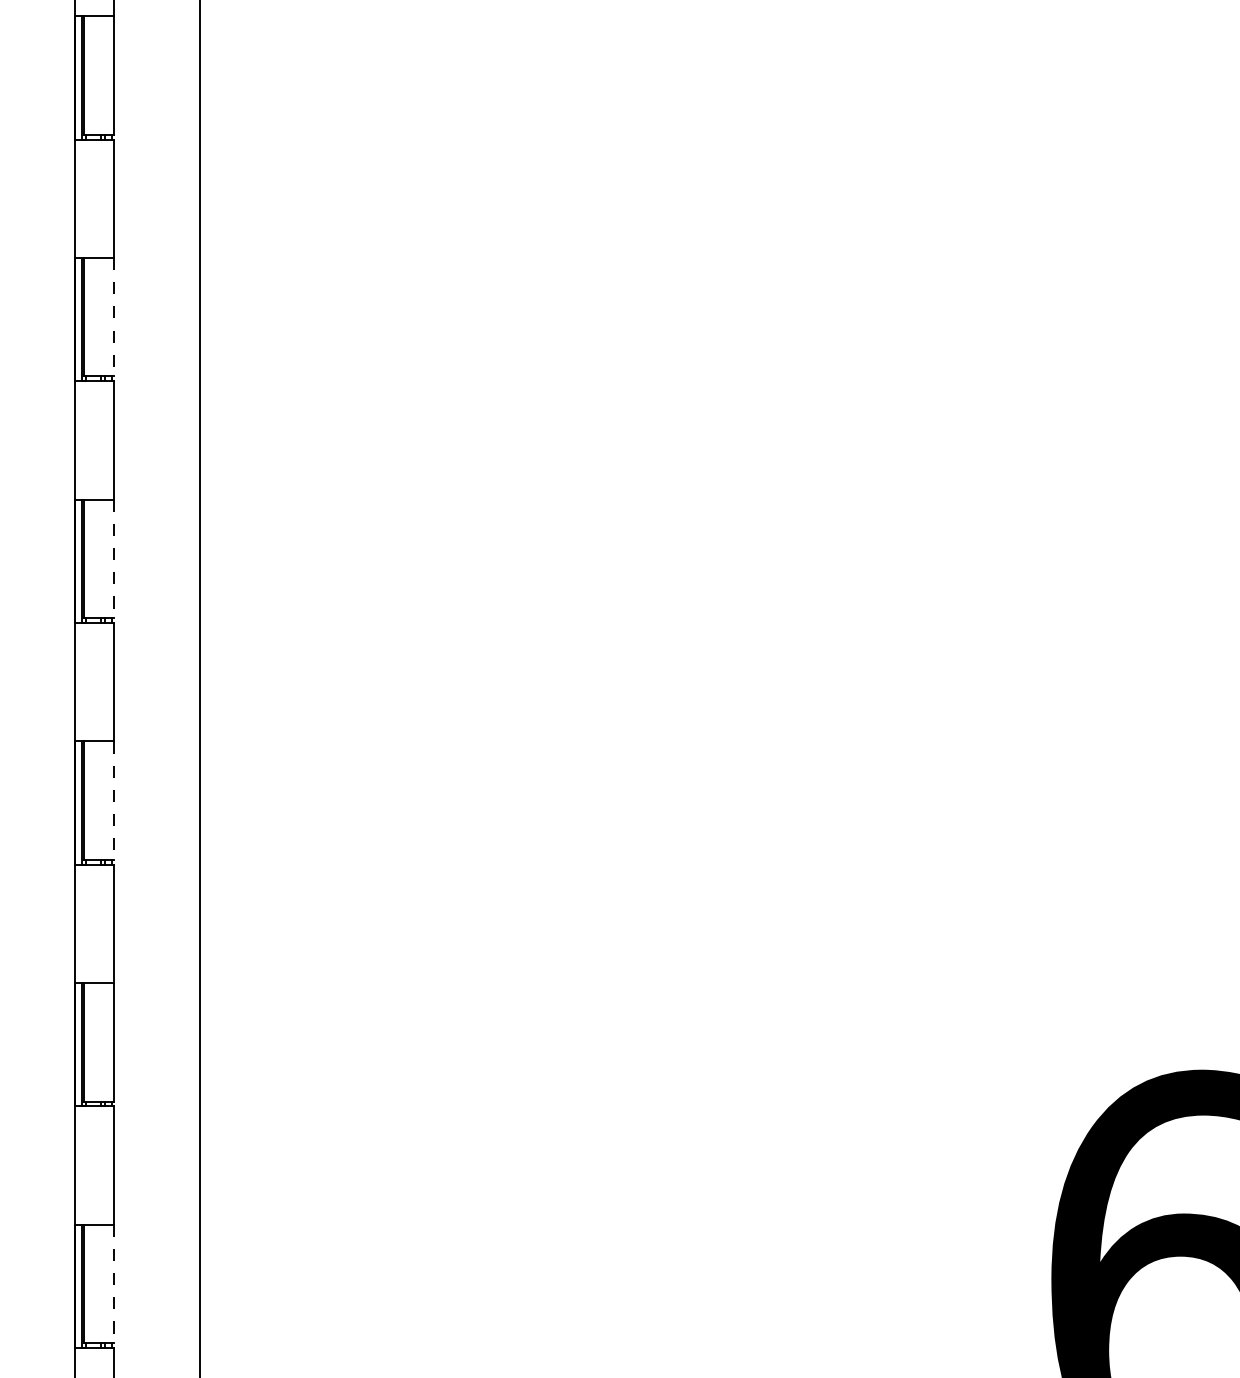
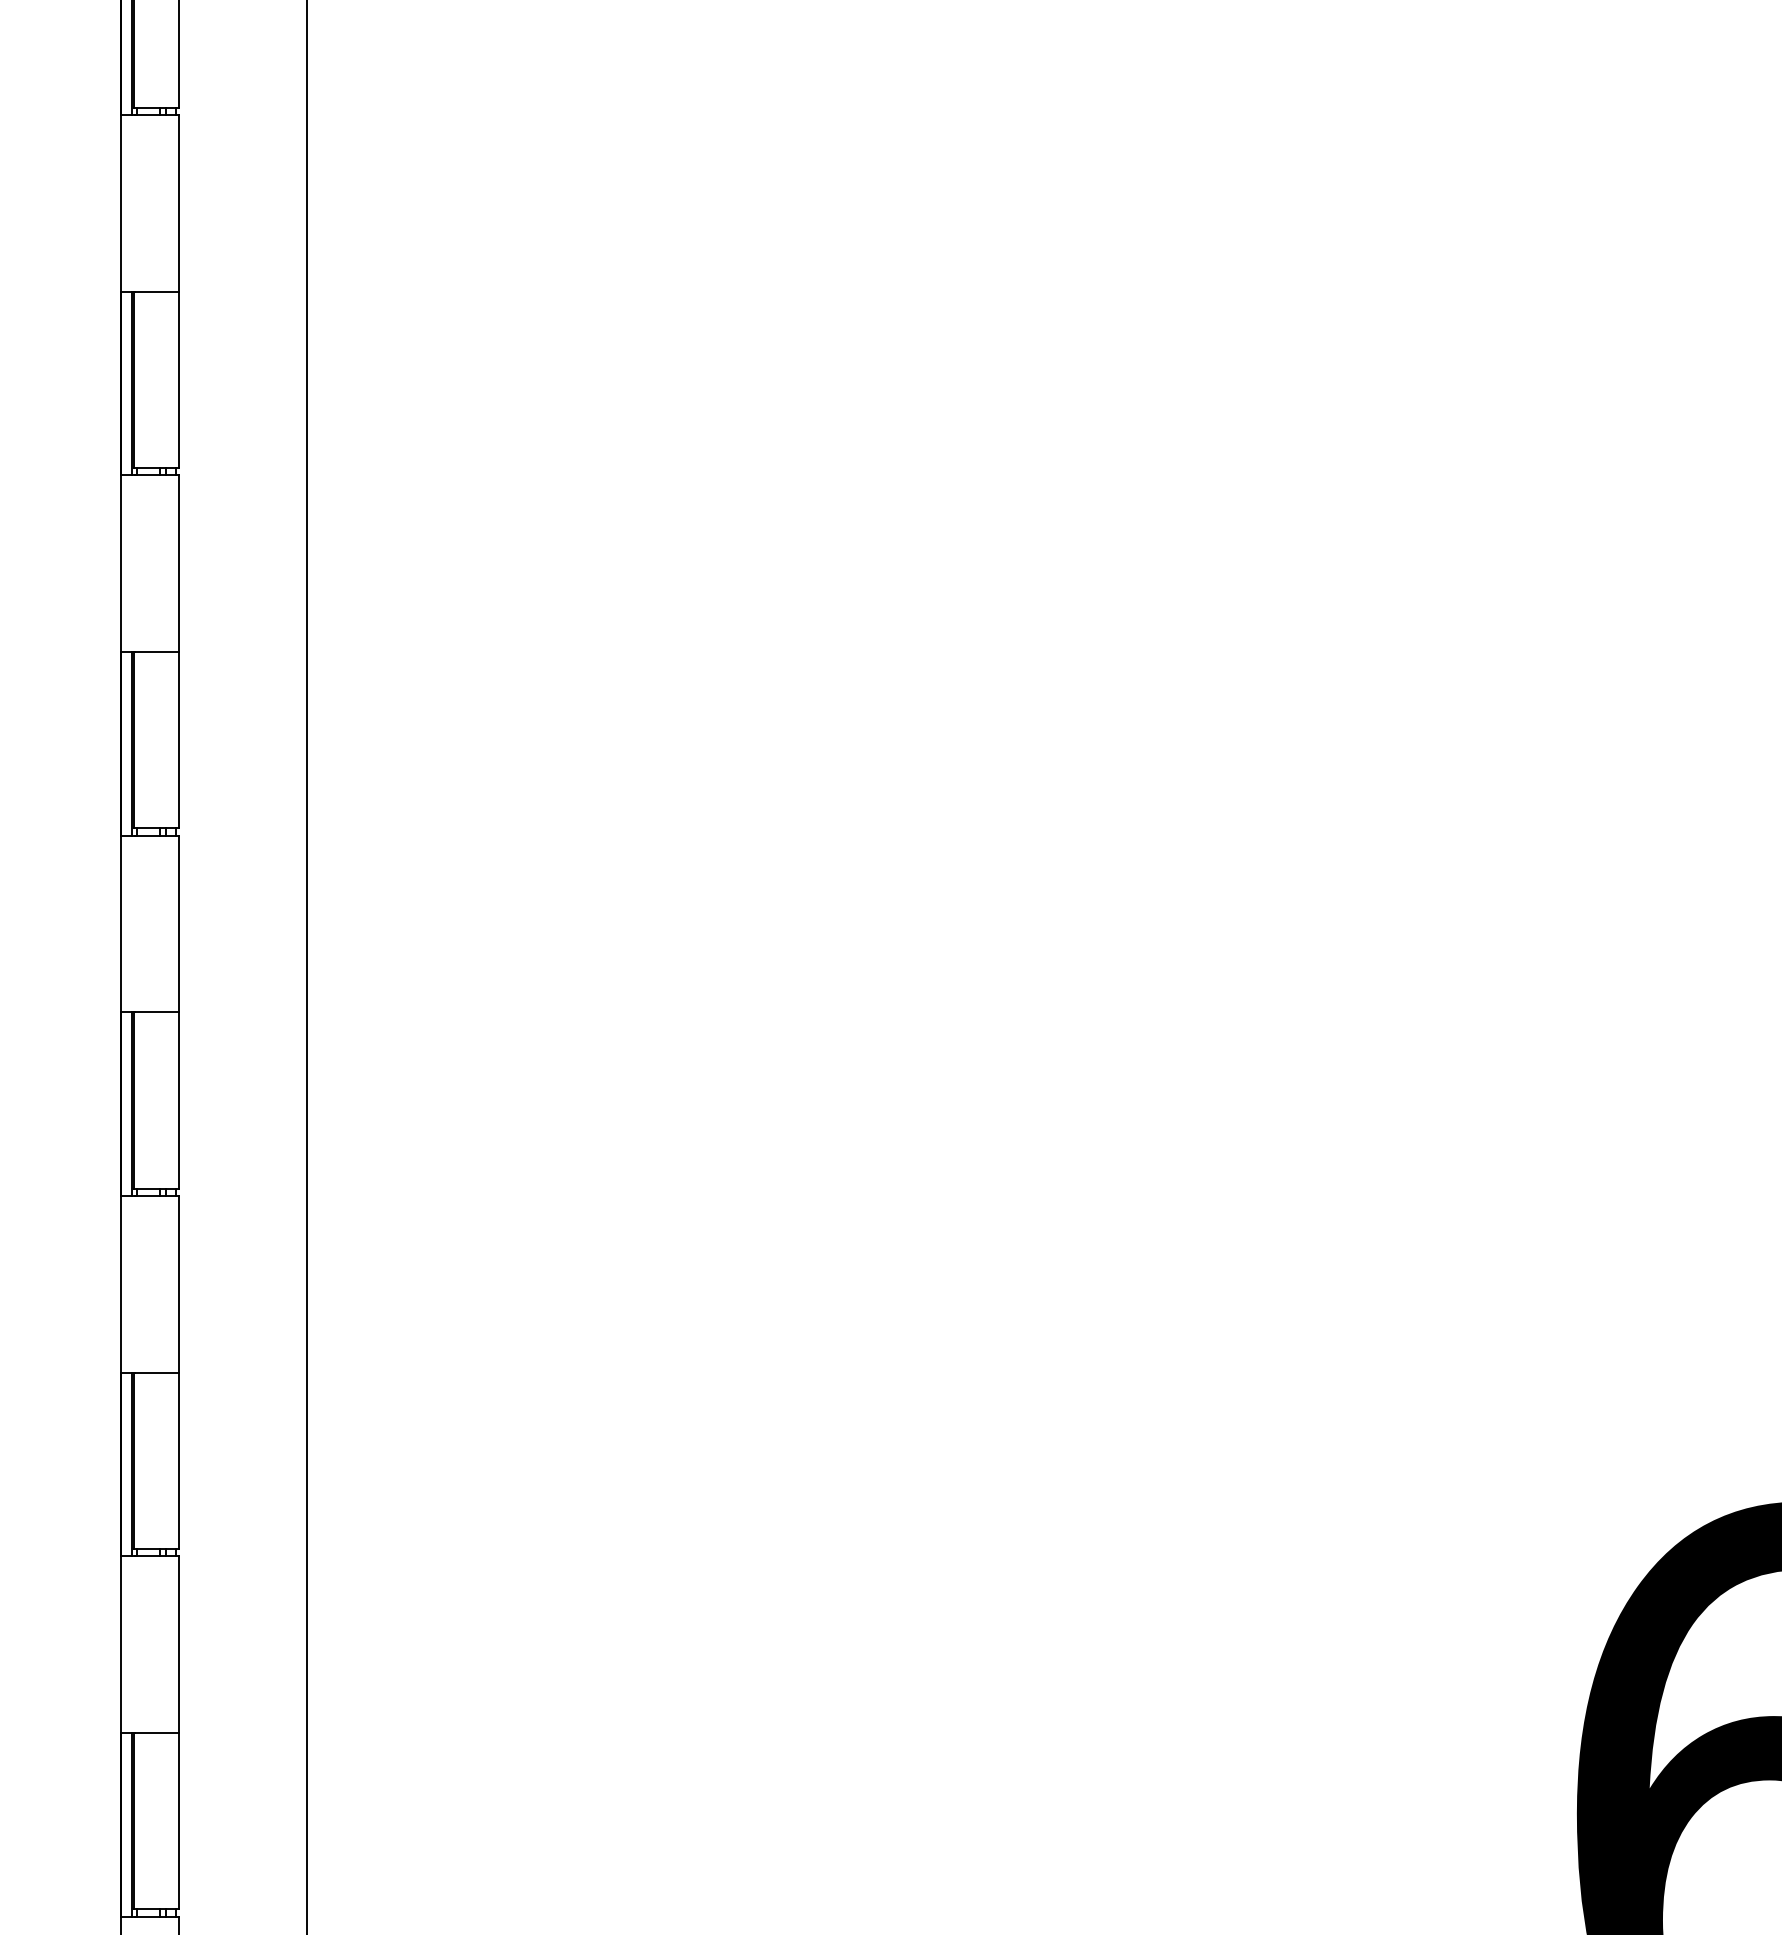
line: (113, 317) -> (178, 380), dashed -> solid
line: (113, 559) -> (178, 741), dashed -> solid
line: (113, 801) -> (178, 1101), dashed -> solid
line: (113, 1284) -> (178, 1821), dashed -> solid

